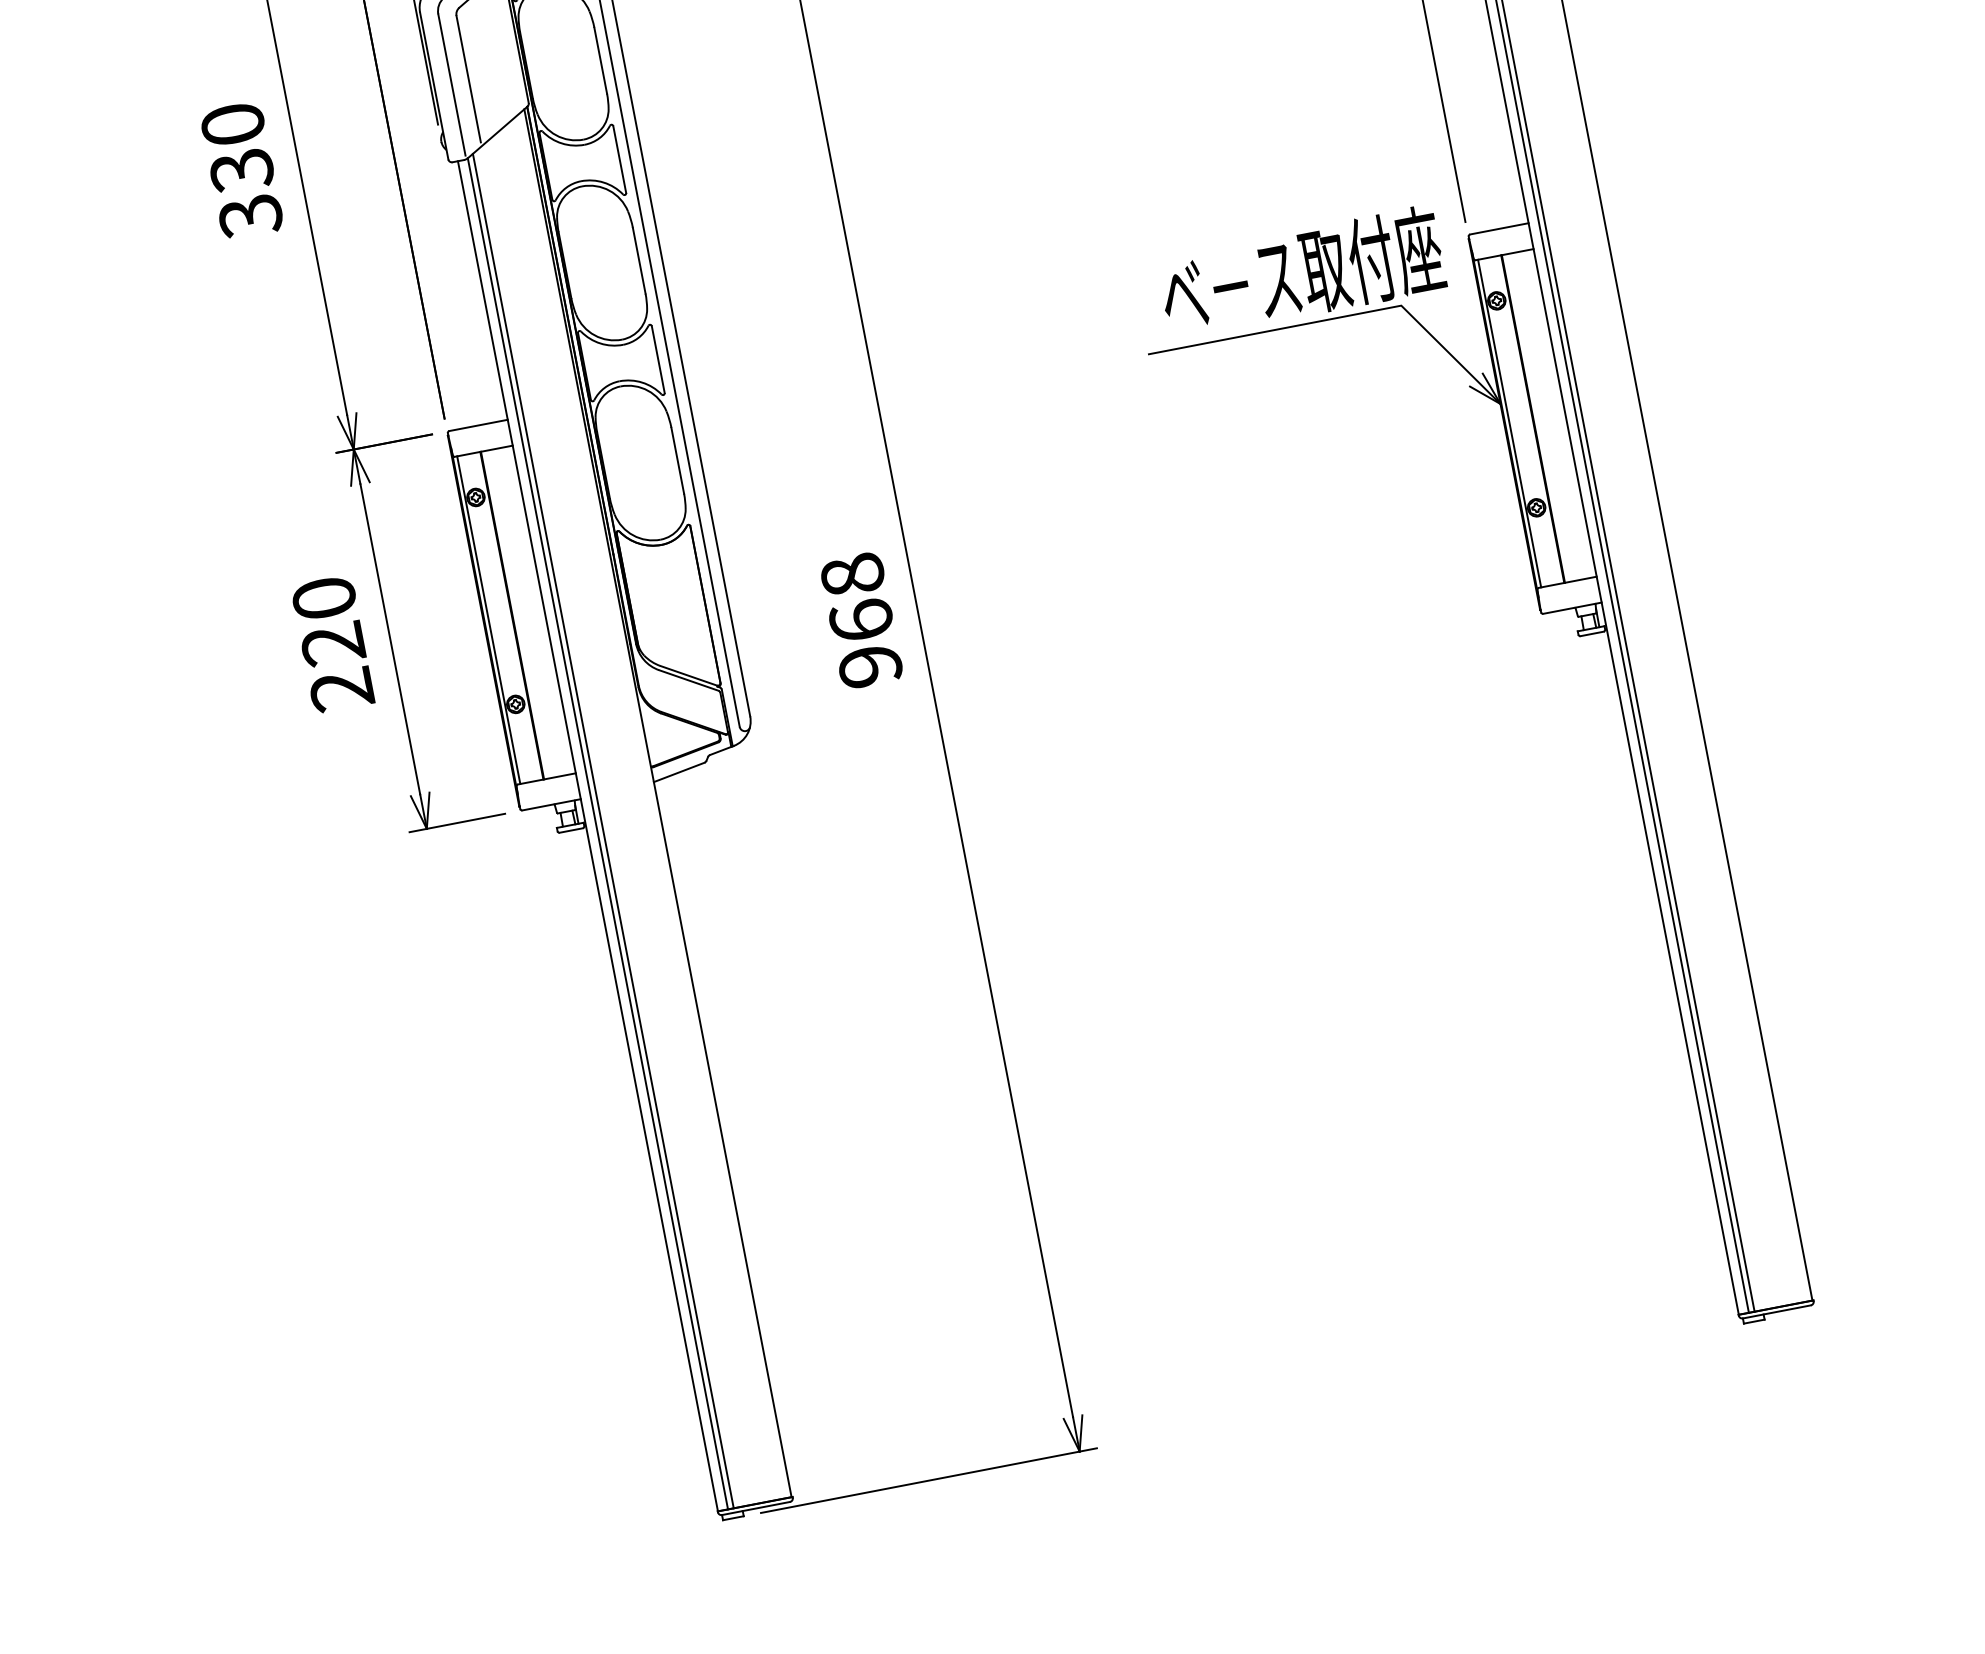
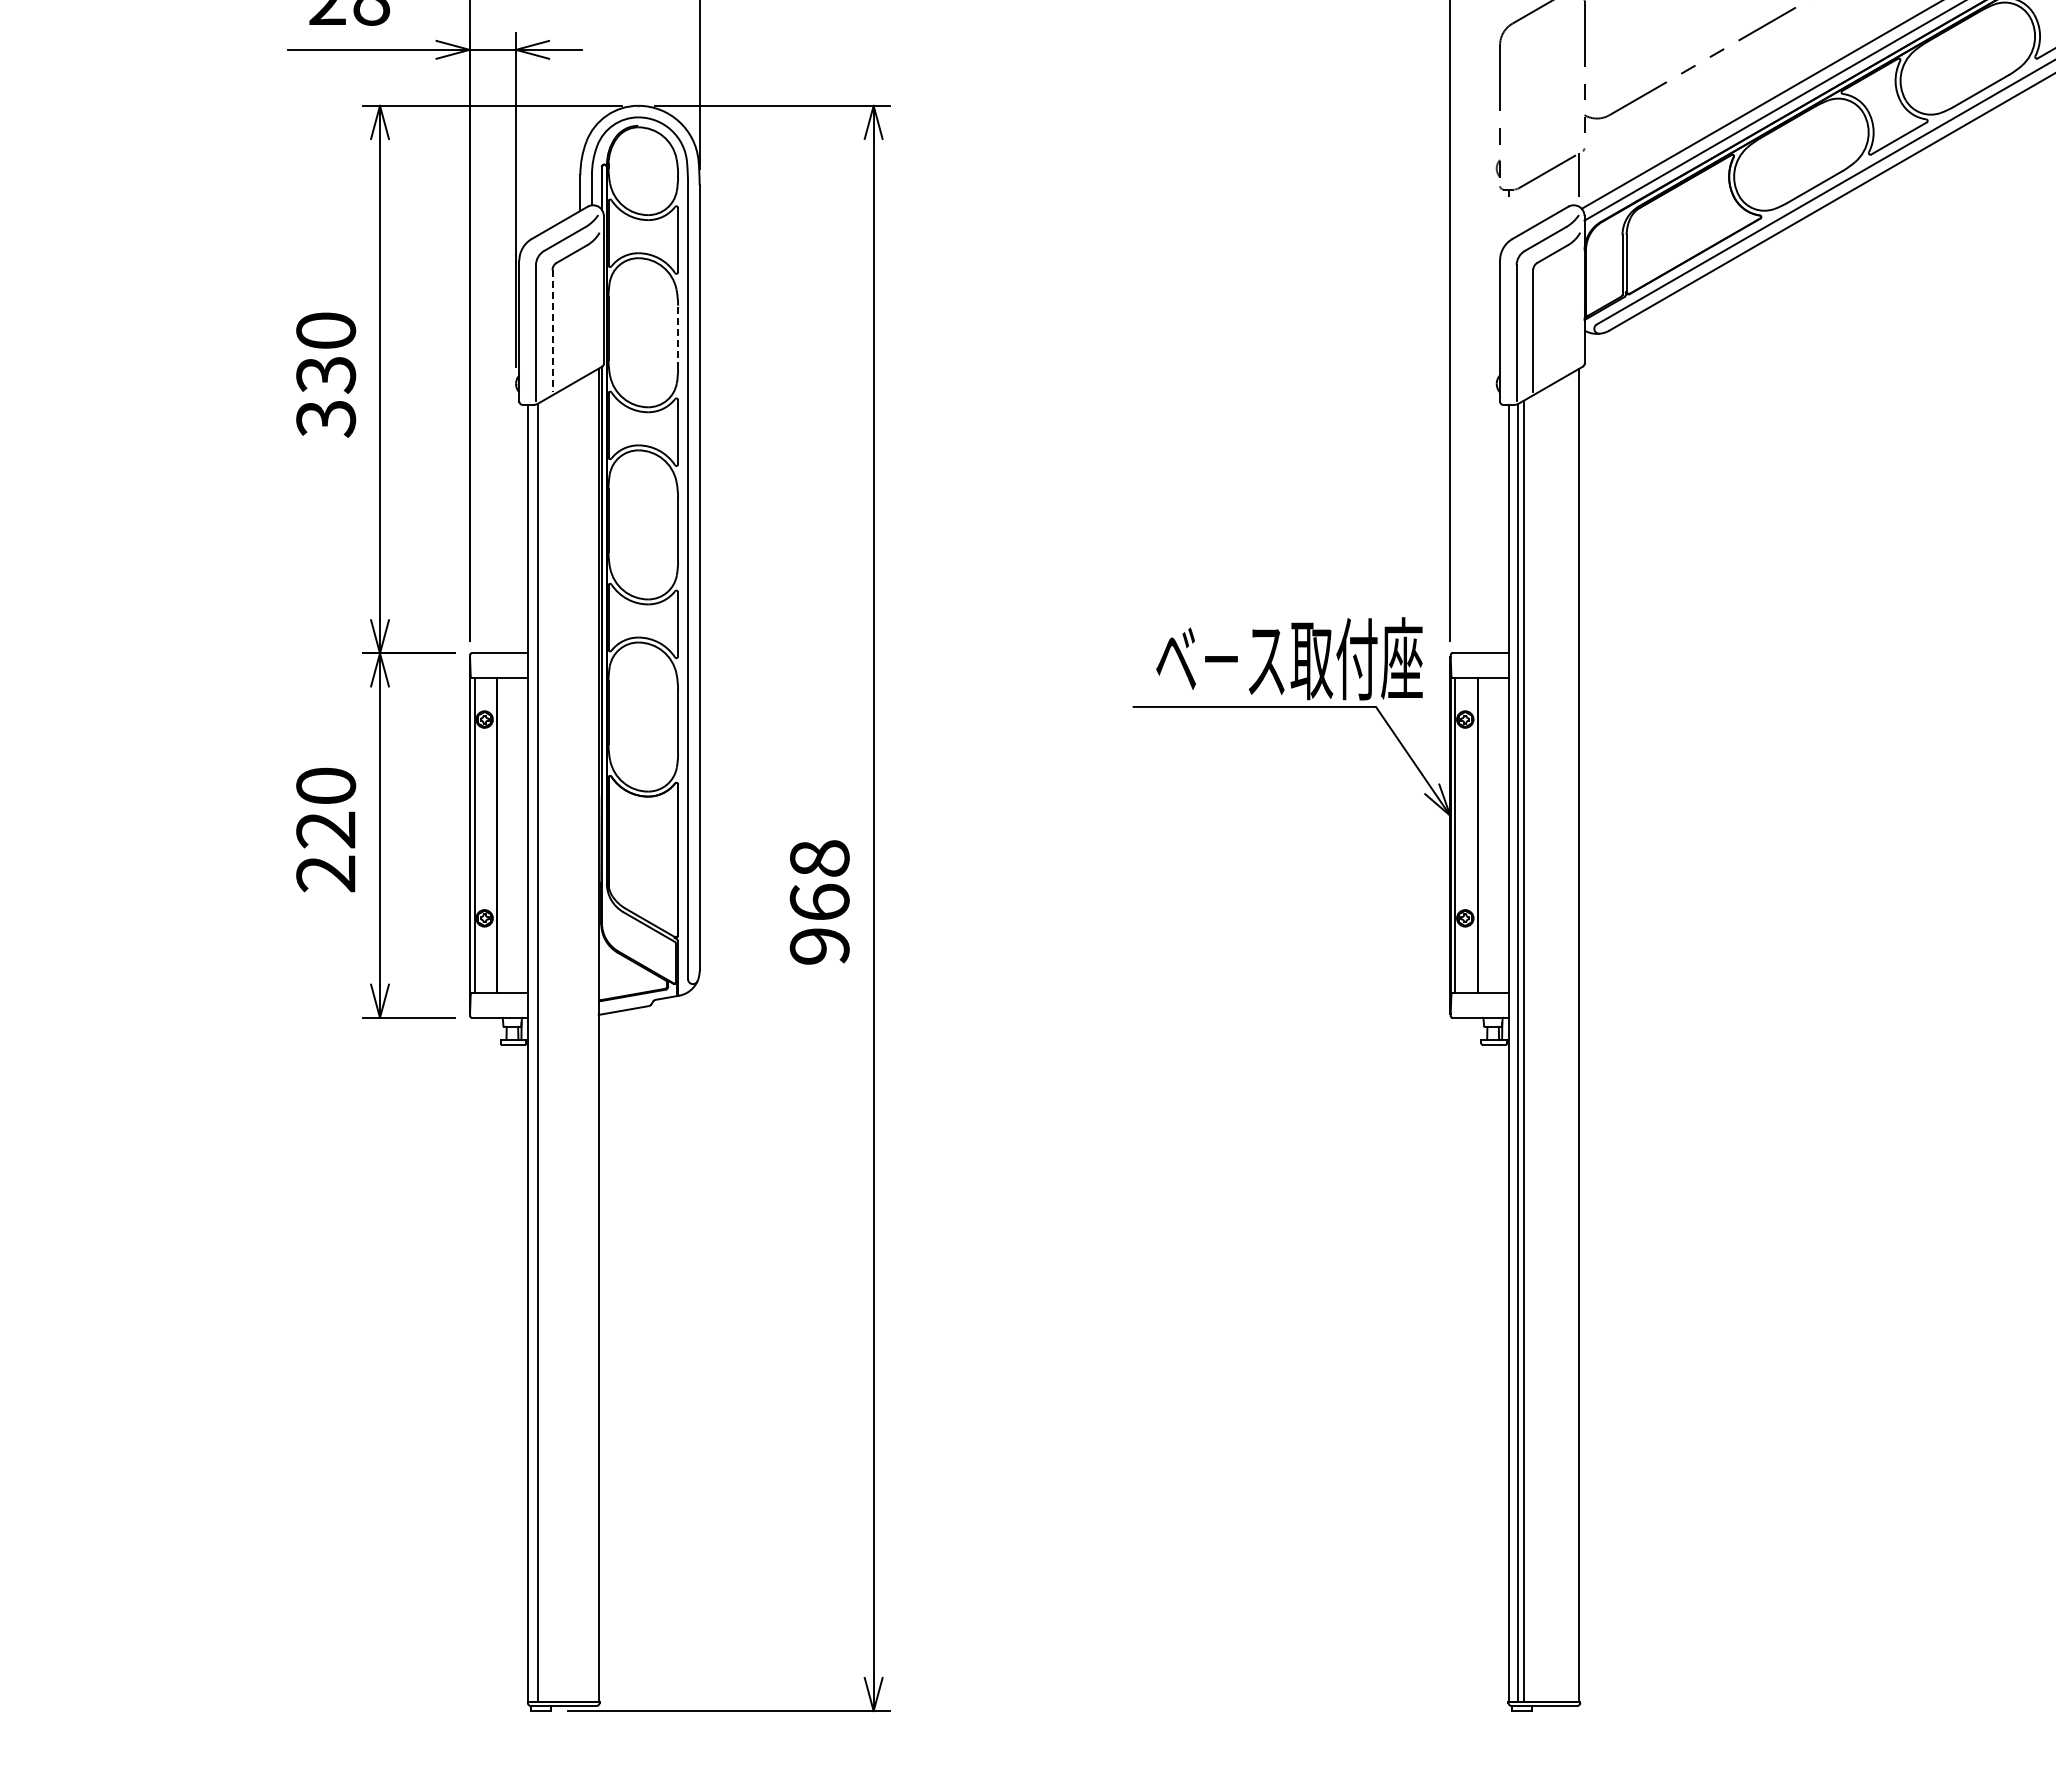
line: (601, 60) -> (678, 337), solid -> dashed
line: (468, 78) -> (552, 330), solid -> dashed
line: (603, 830) -> (543, 1050), removed

